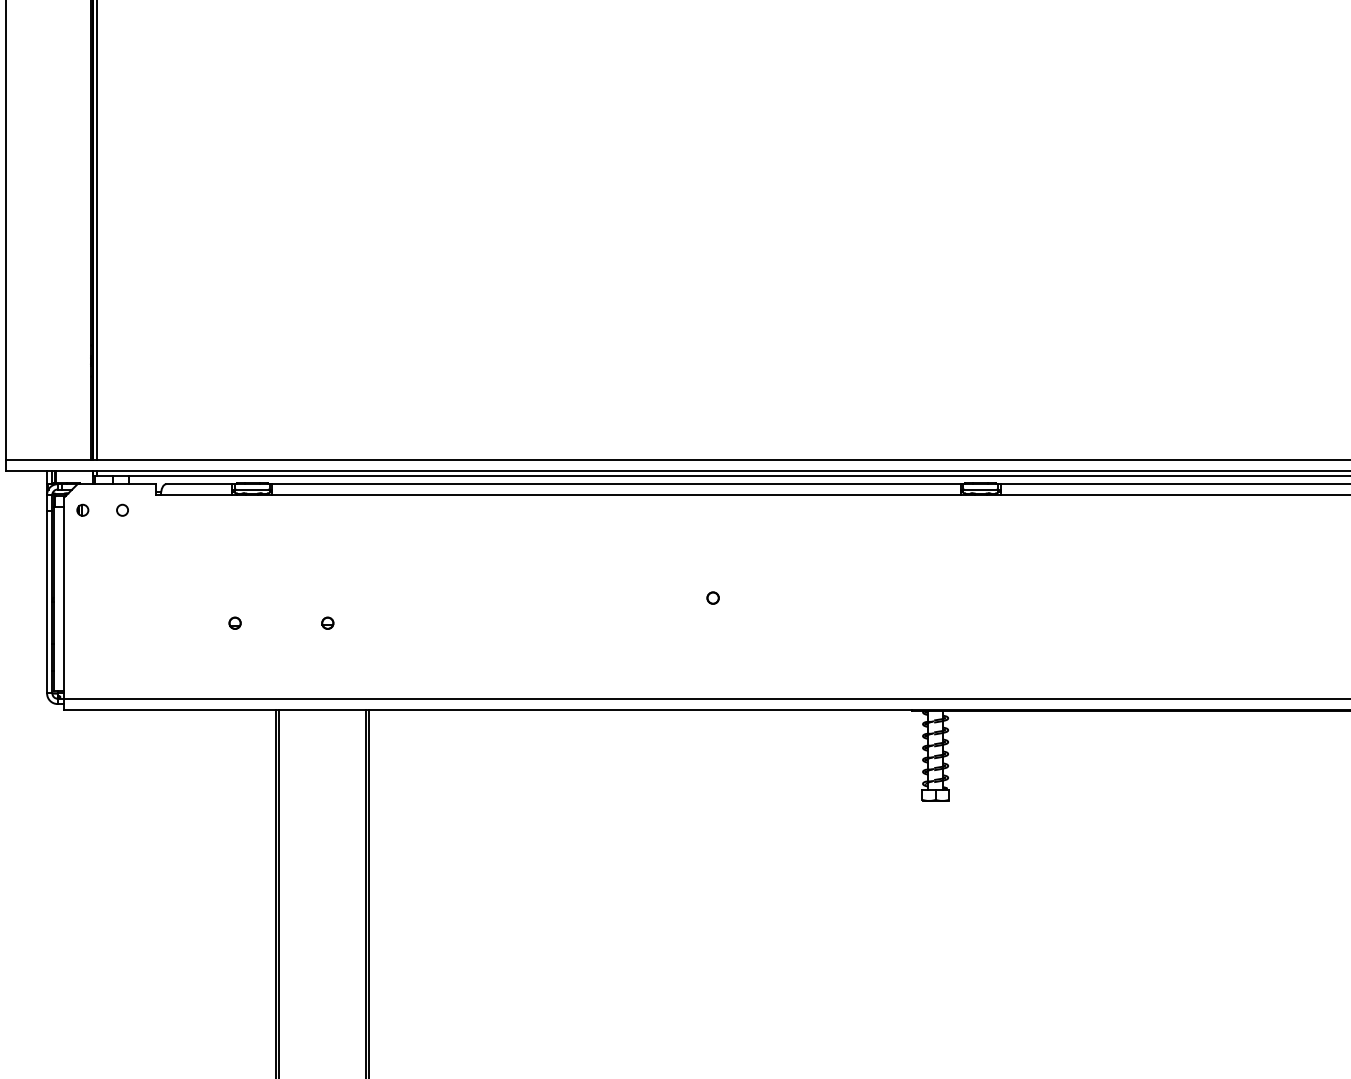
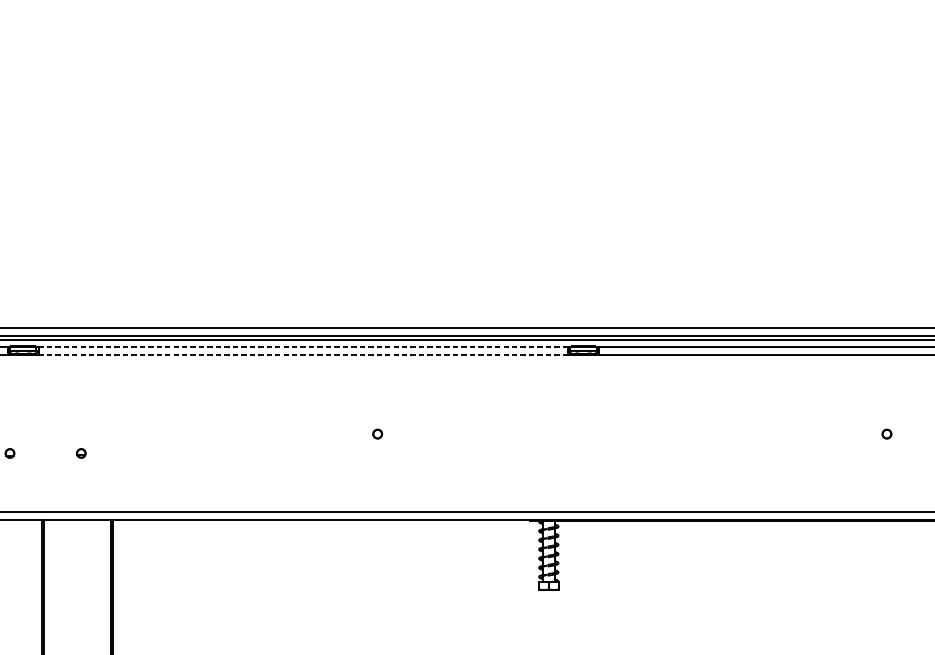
line: (615, 484) -> (302, 346), solid -> dashed
line: (615, 494) -> (302, 354), solid -> dashed

